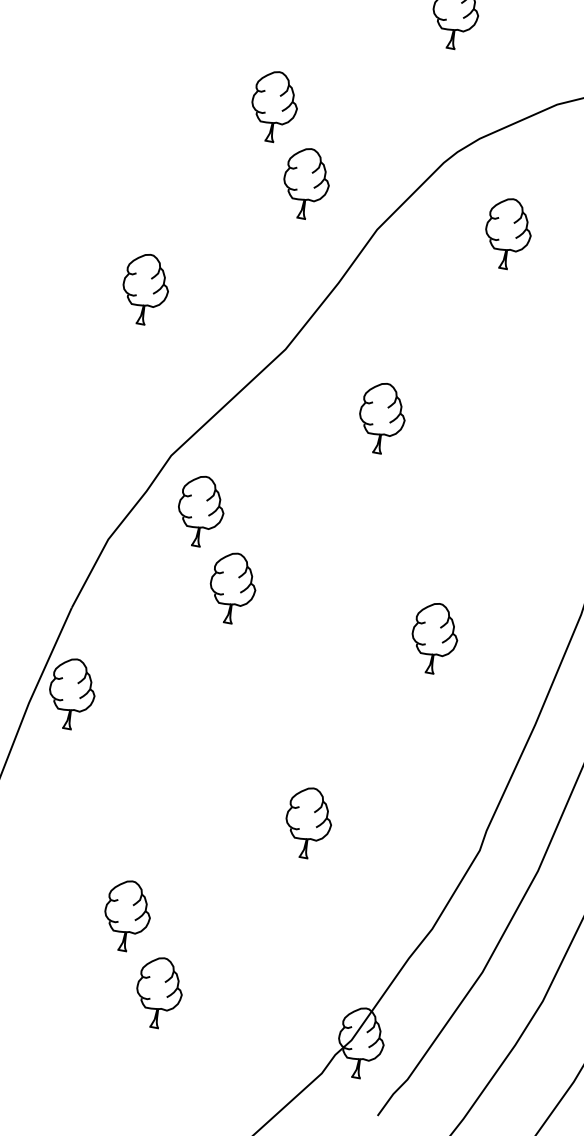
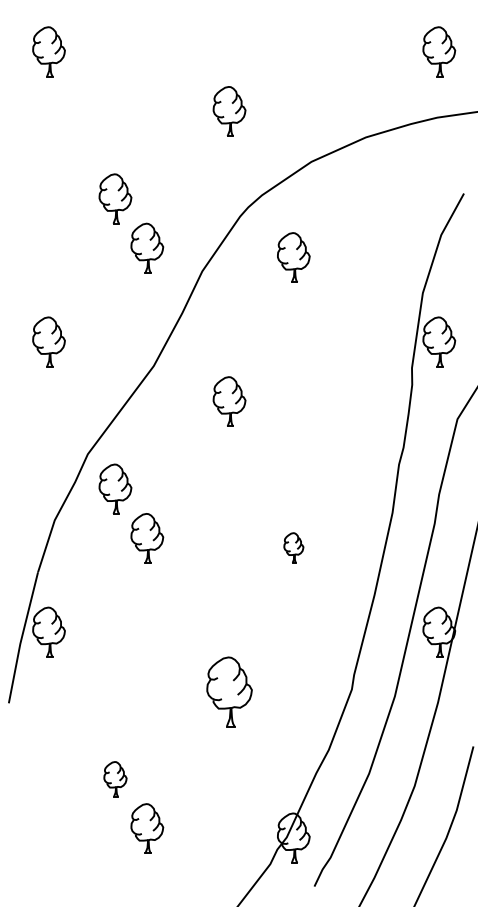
part: (434, 637) -> (293, 547), size x0.6
part: (308, 822) -> (229, 691), size x1.4
part: (127, 914) -> (115, 778), size x0.7

